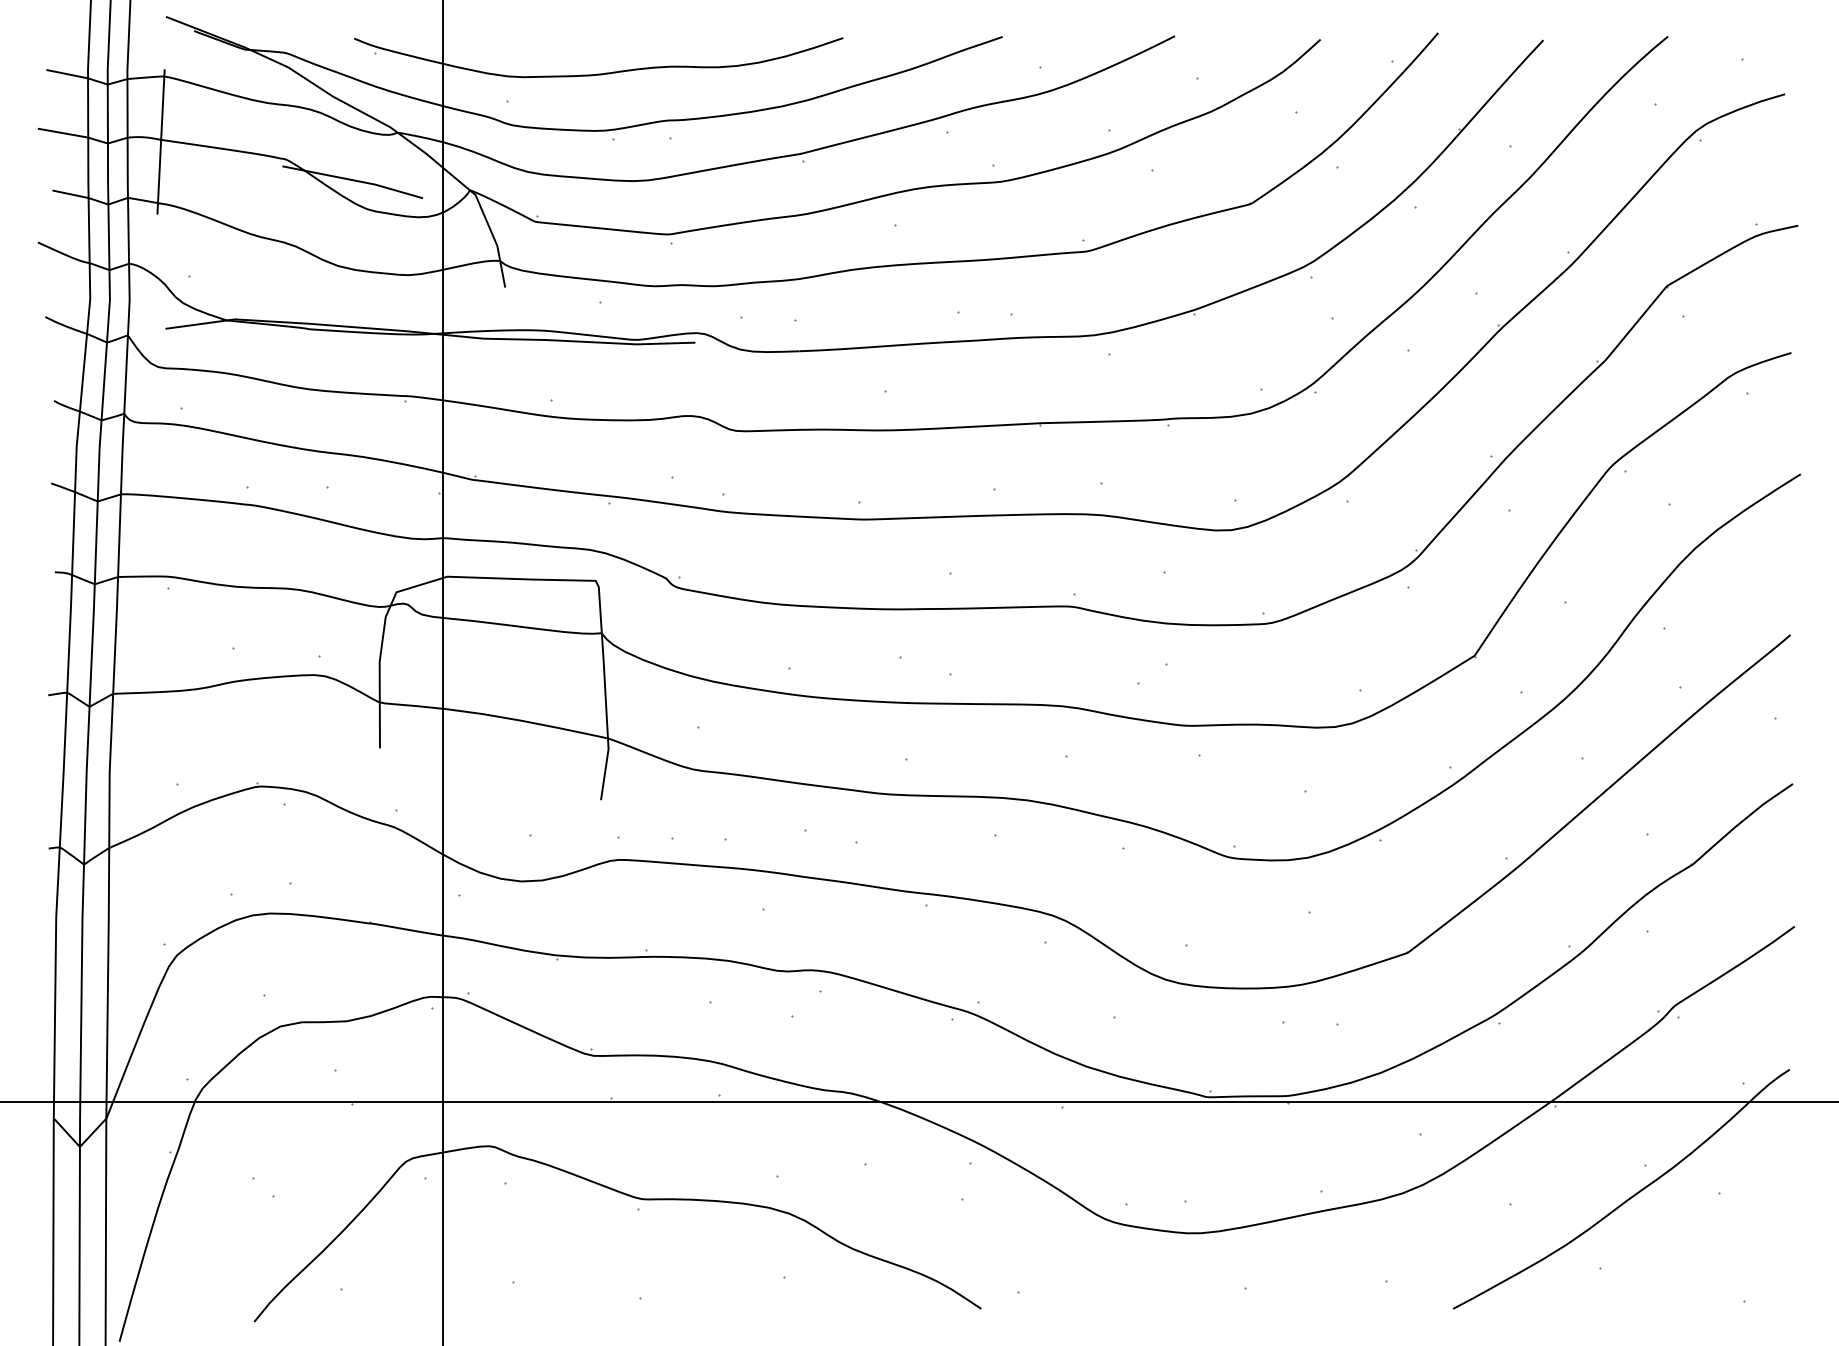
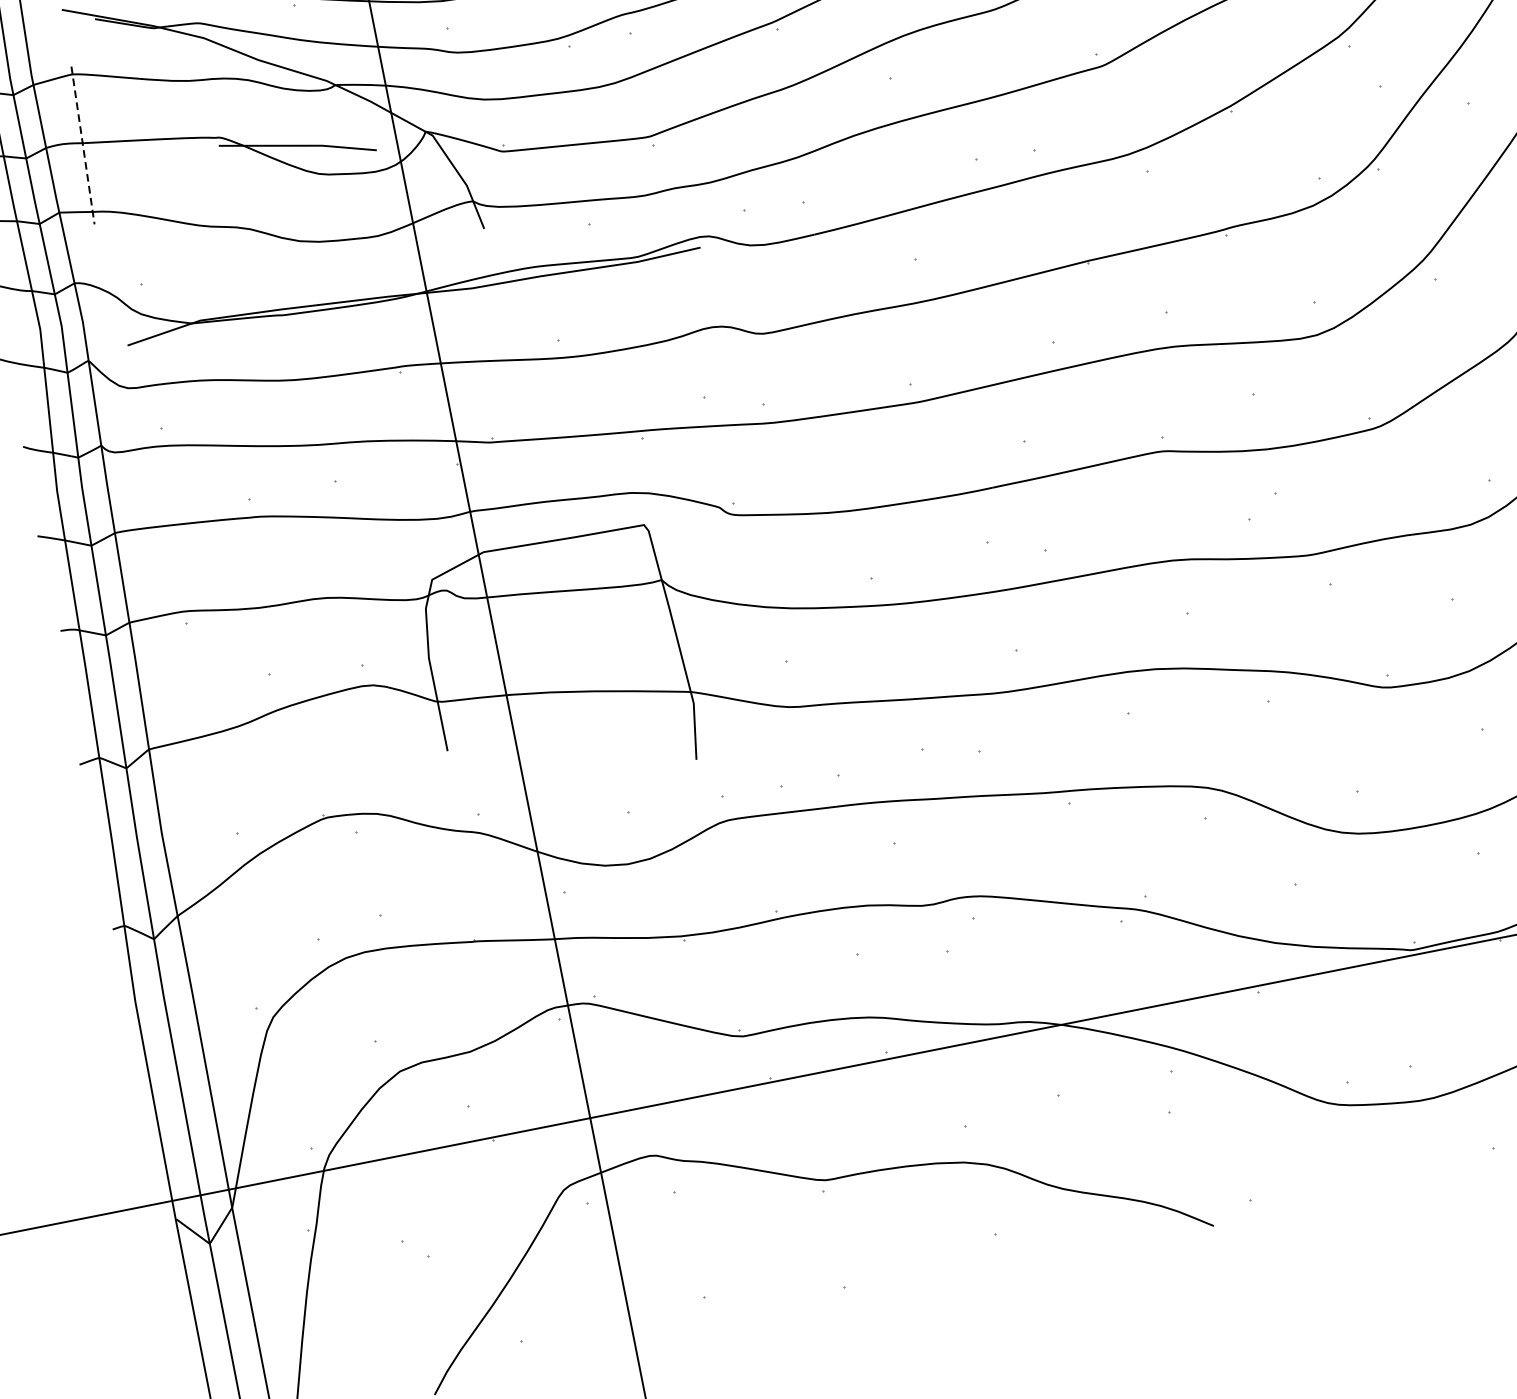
line: (161, 141) -> (83, 144), solid -> dashed

